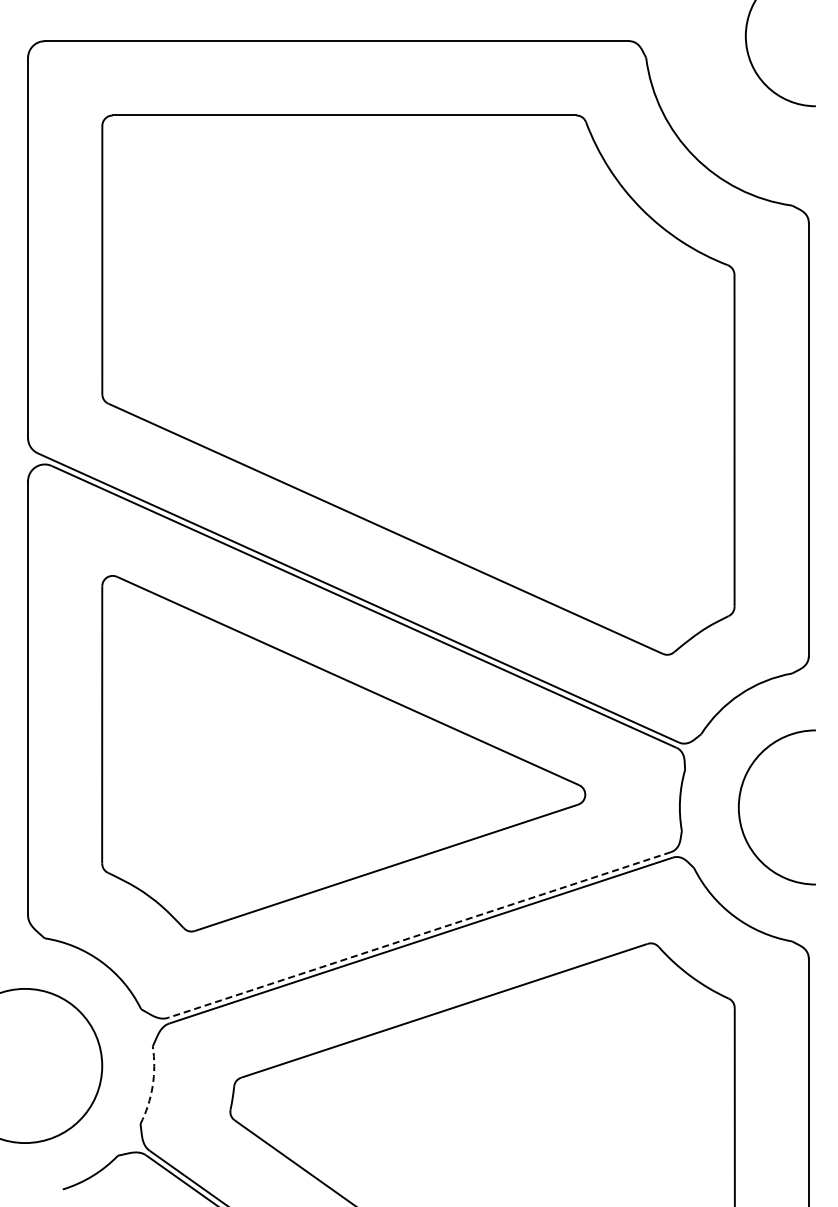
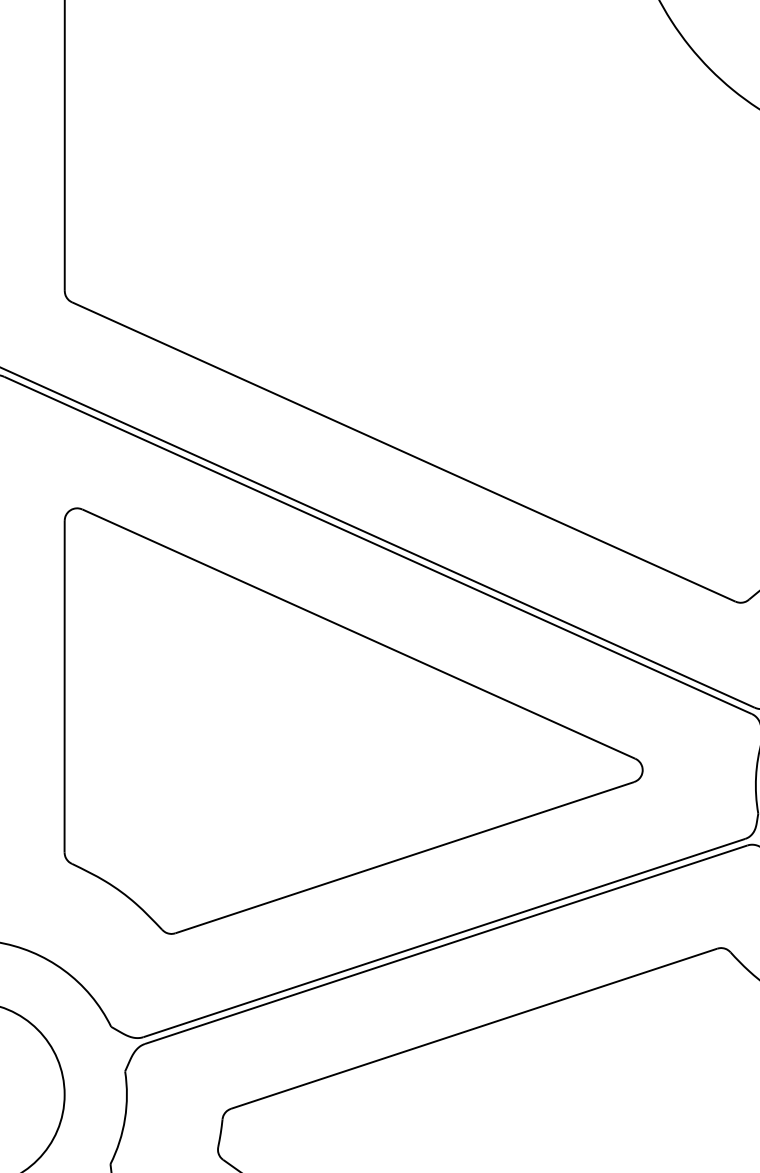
line: (418, 935) -> (443, 938), dashed -> solid
arc: (152, 1086) -> (124, 1119), dashed -> solid

